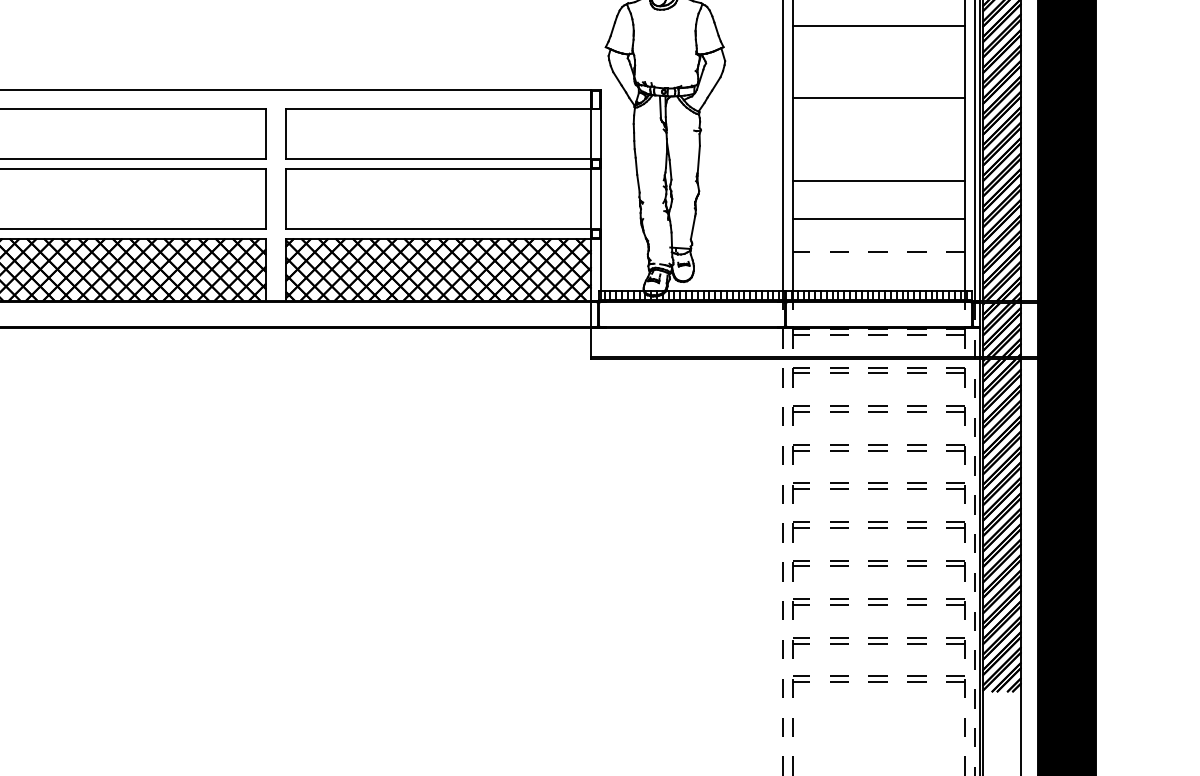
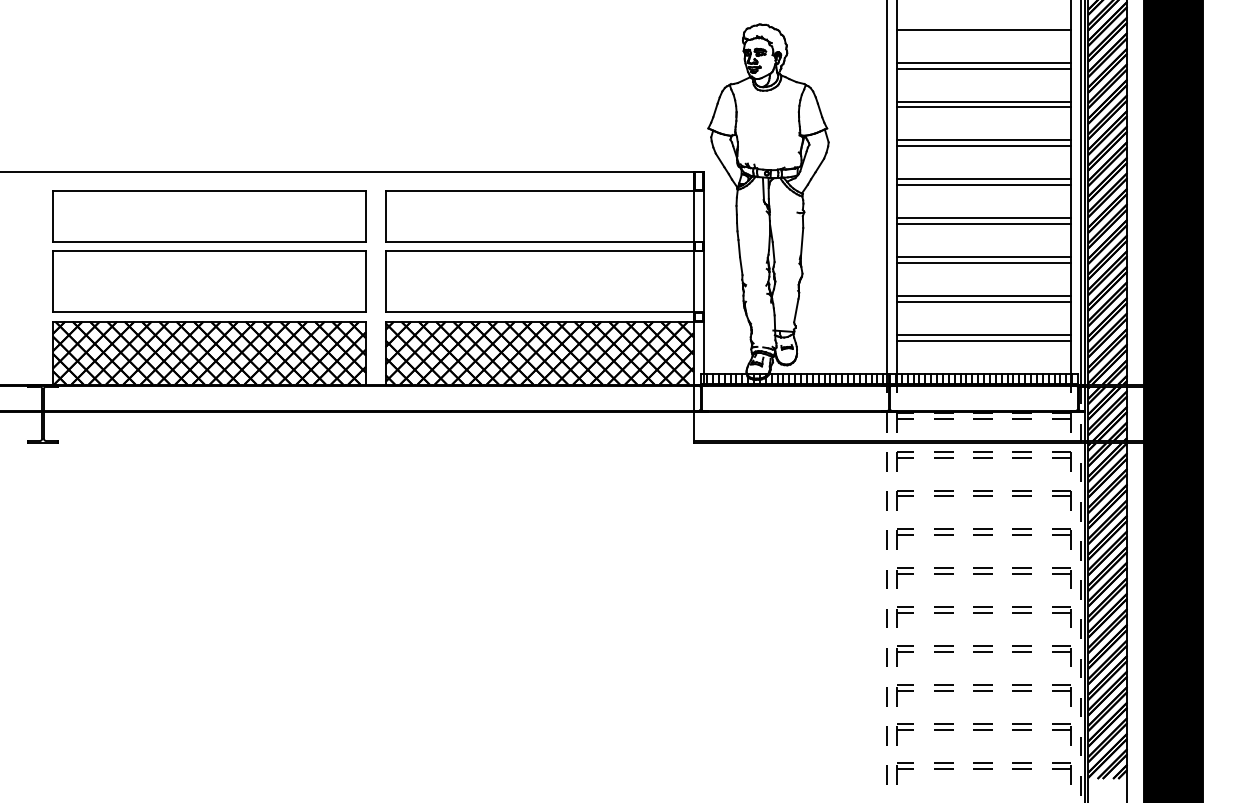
line: (878, 20) -> (983, 101), added
line: (878, 59) -> (983, 140), added
line: (878, 65) -> (983, 146), added
line: (878, 103) -> (983, 185), added
line: (878, 136) -> (983, 218), added
line: (878, 142) -> (983, 224), added
line: (878, 175) -> (983, 257), added
line: (878, 213) -> (983, 296), added
line: (878, 251) -> (983, 334), dashed -> solid
line: (878, 257) -> (983, 340), added

